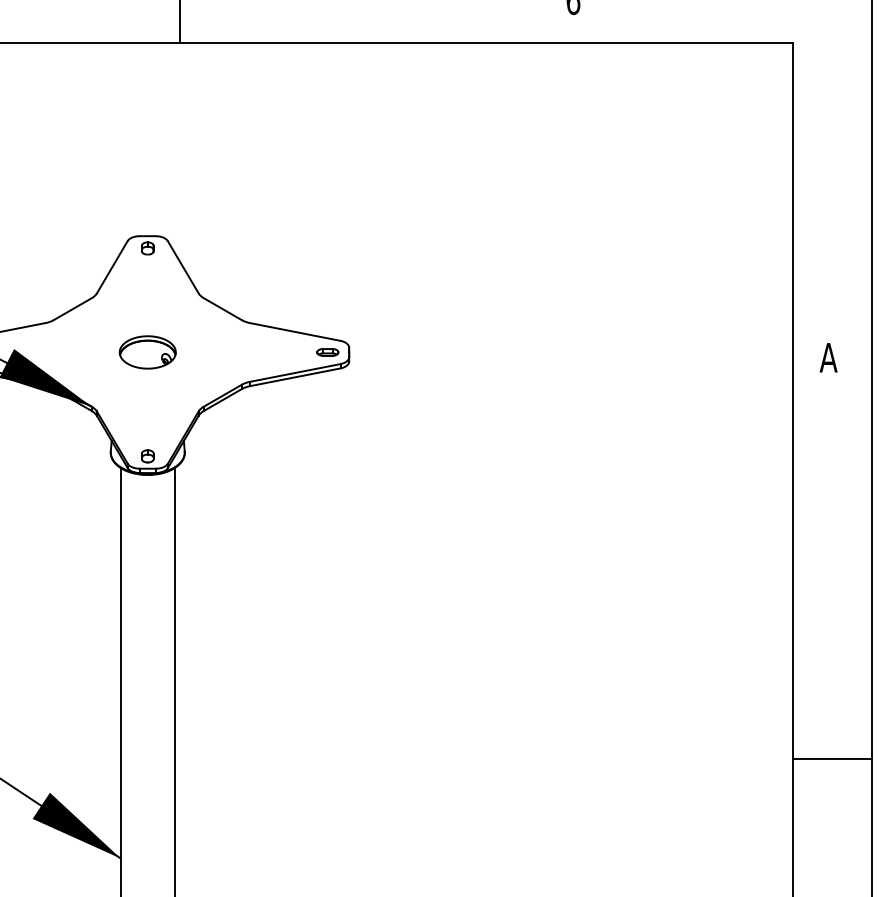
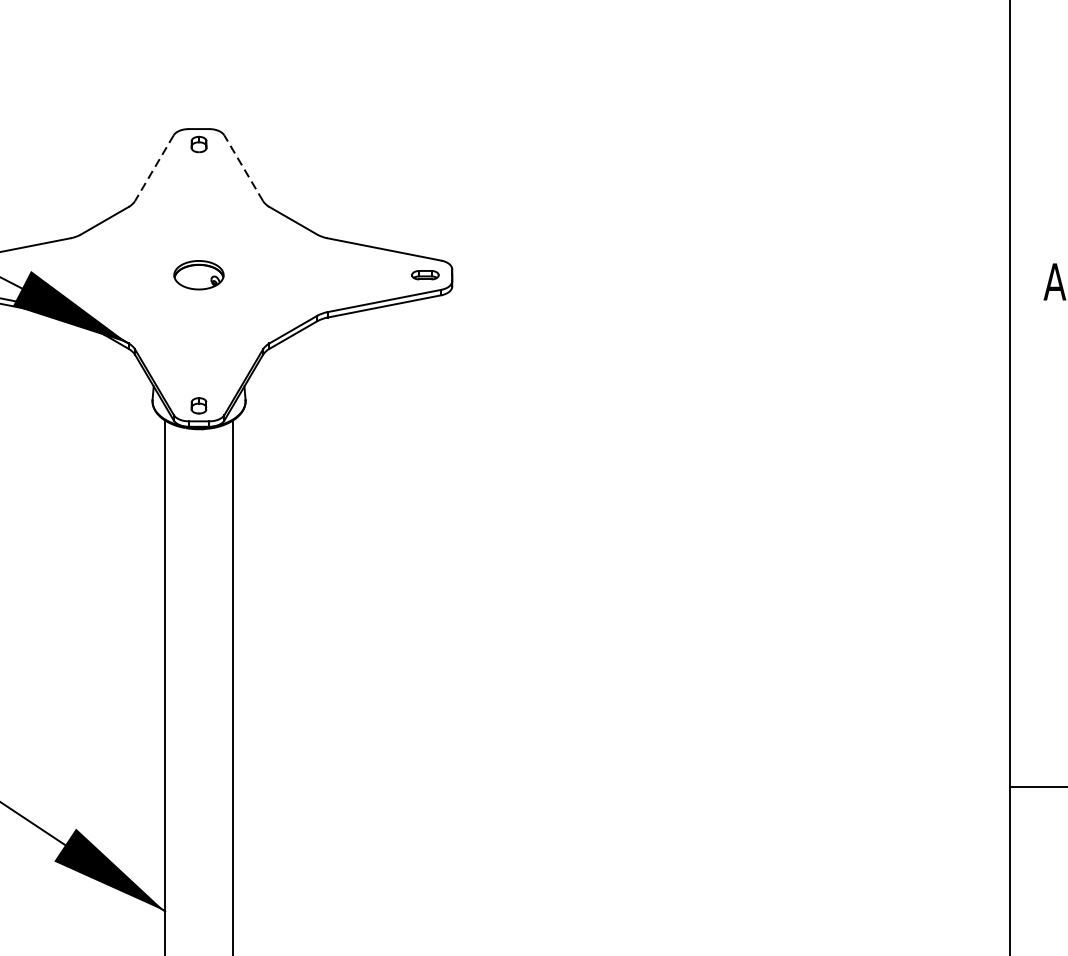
line: (183, 266) -> (243, 167), solid -> dashed
line: (112, 267) -> (154, 168), solid -> dashed
part: (147, 352) -> (198, 275), size x0.7

